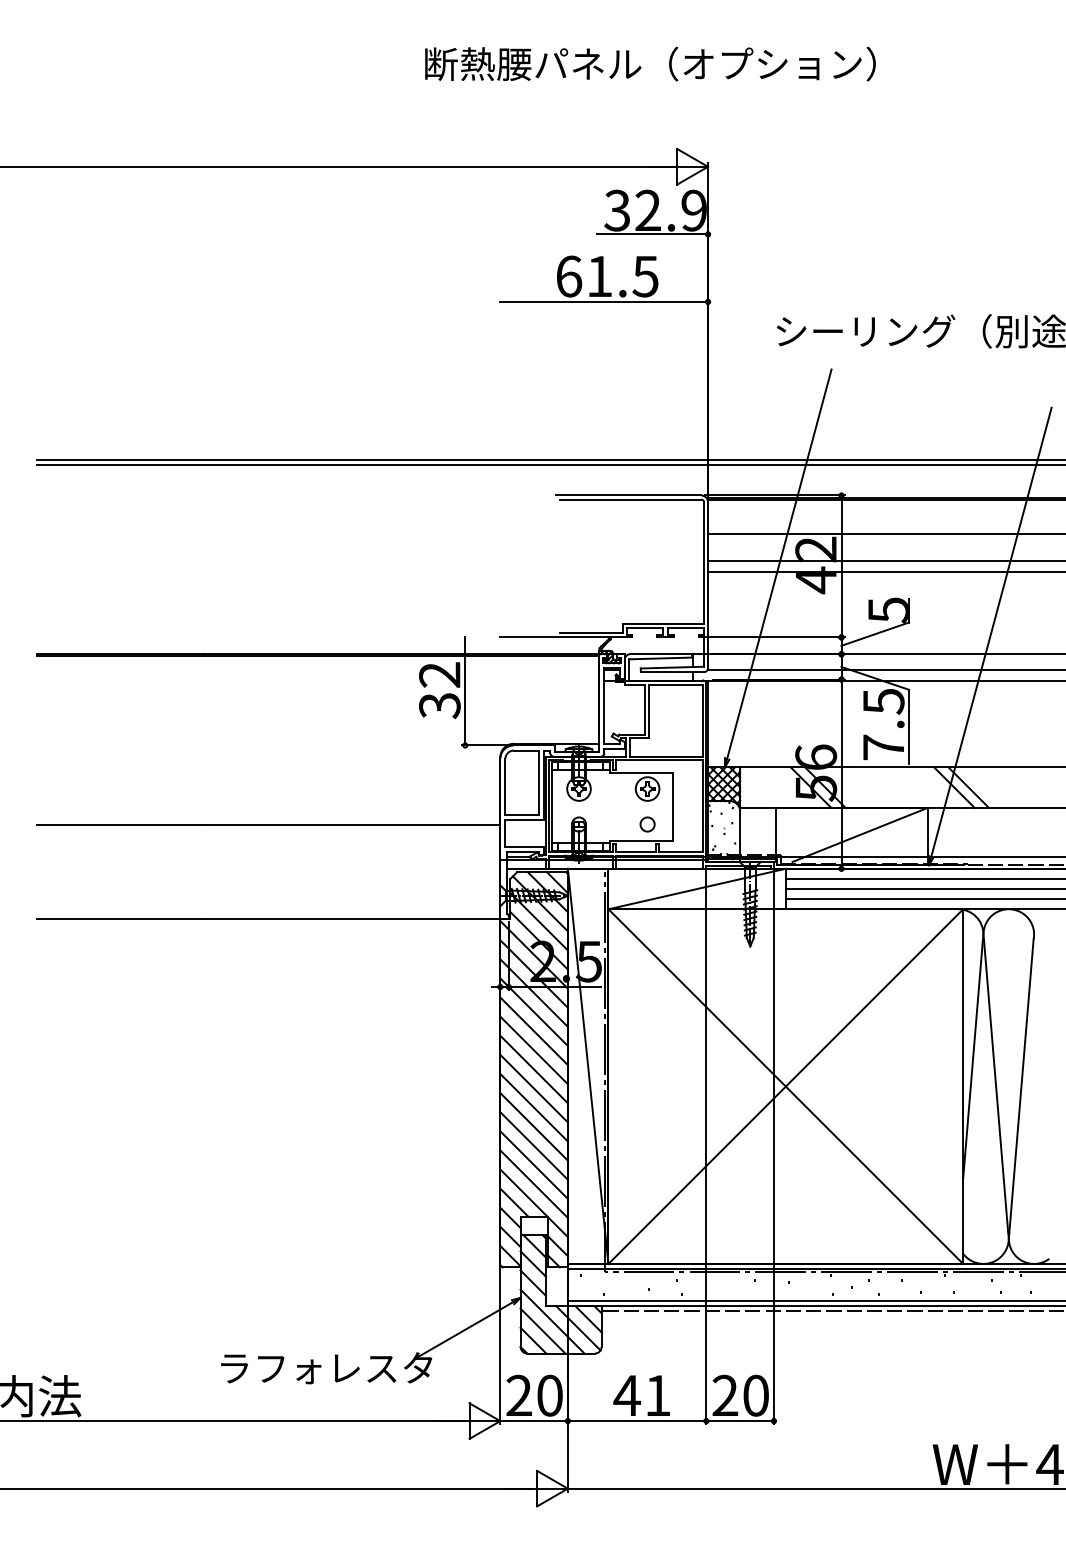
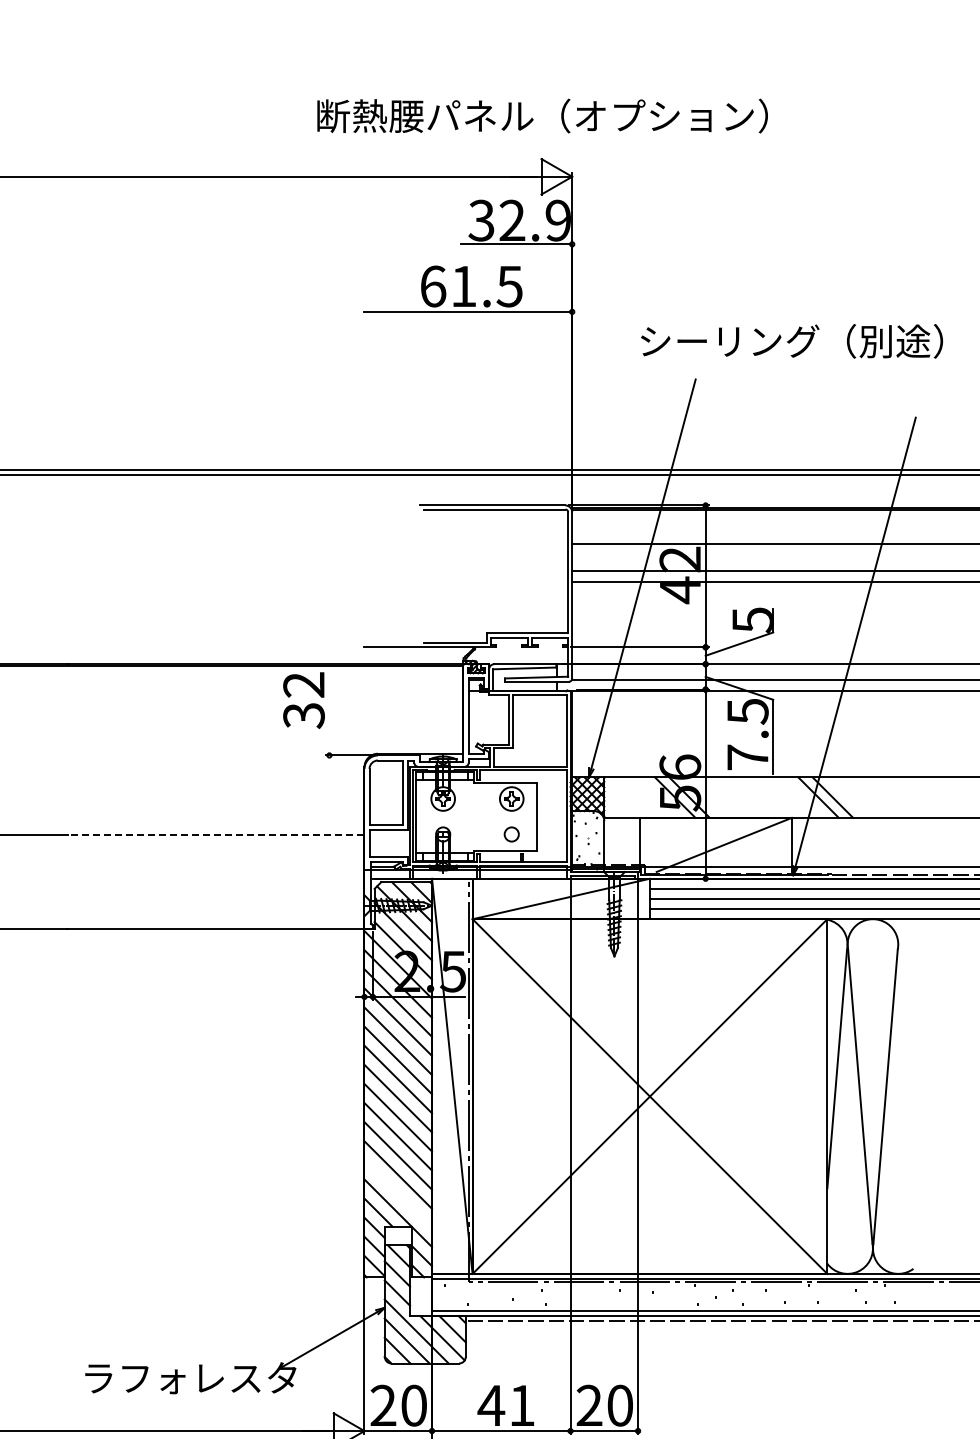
text: (650, 63) -> (542, 115), moved
line: (465, 691) -> (329, 701), removed
line: (351, 824) -> (215, 834), solid -> dashed
line: (533, 1183) -> (397, 1193), removed

